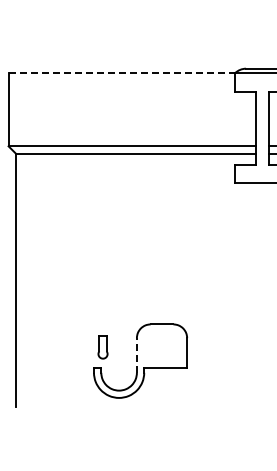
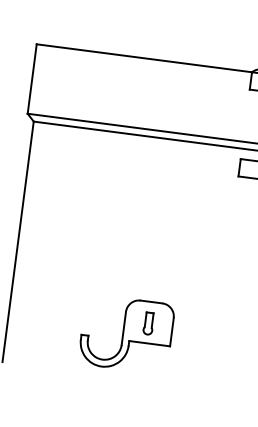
line: (122, 73) -> (144, 58), dashed -> solid
part: (102, 347) -> (148, 323), moved
line: (136, 354) -> (123, 327), dashed -> solid

